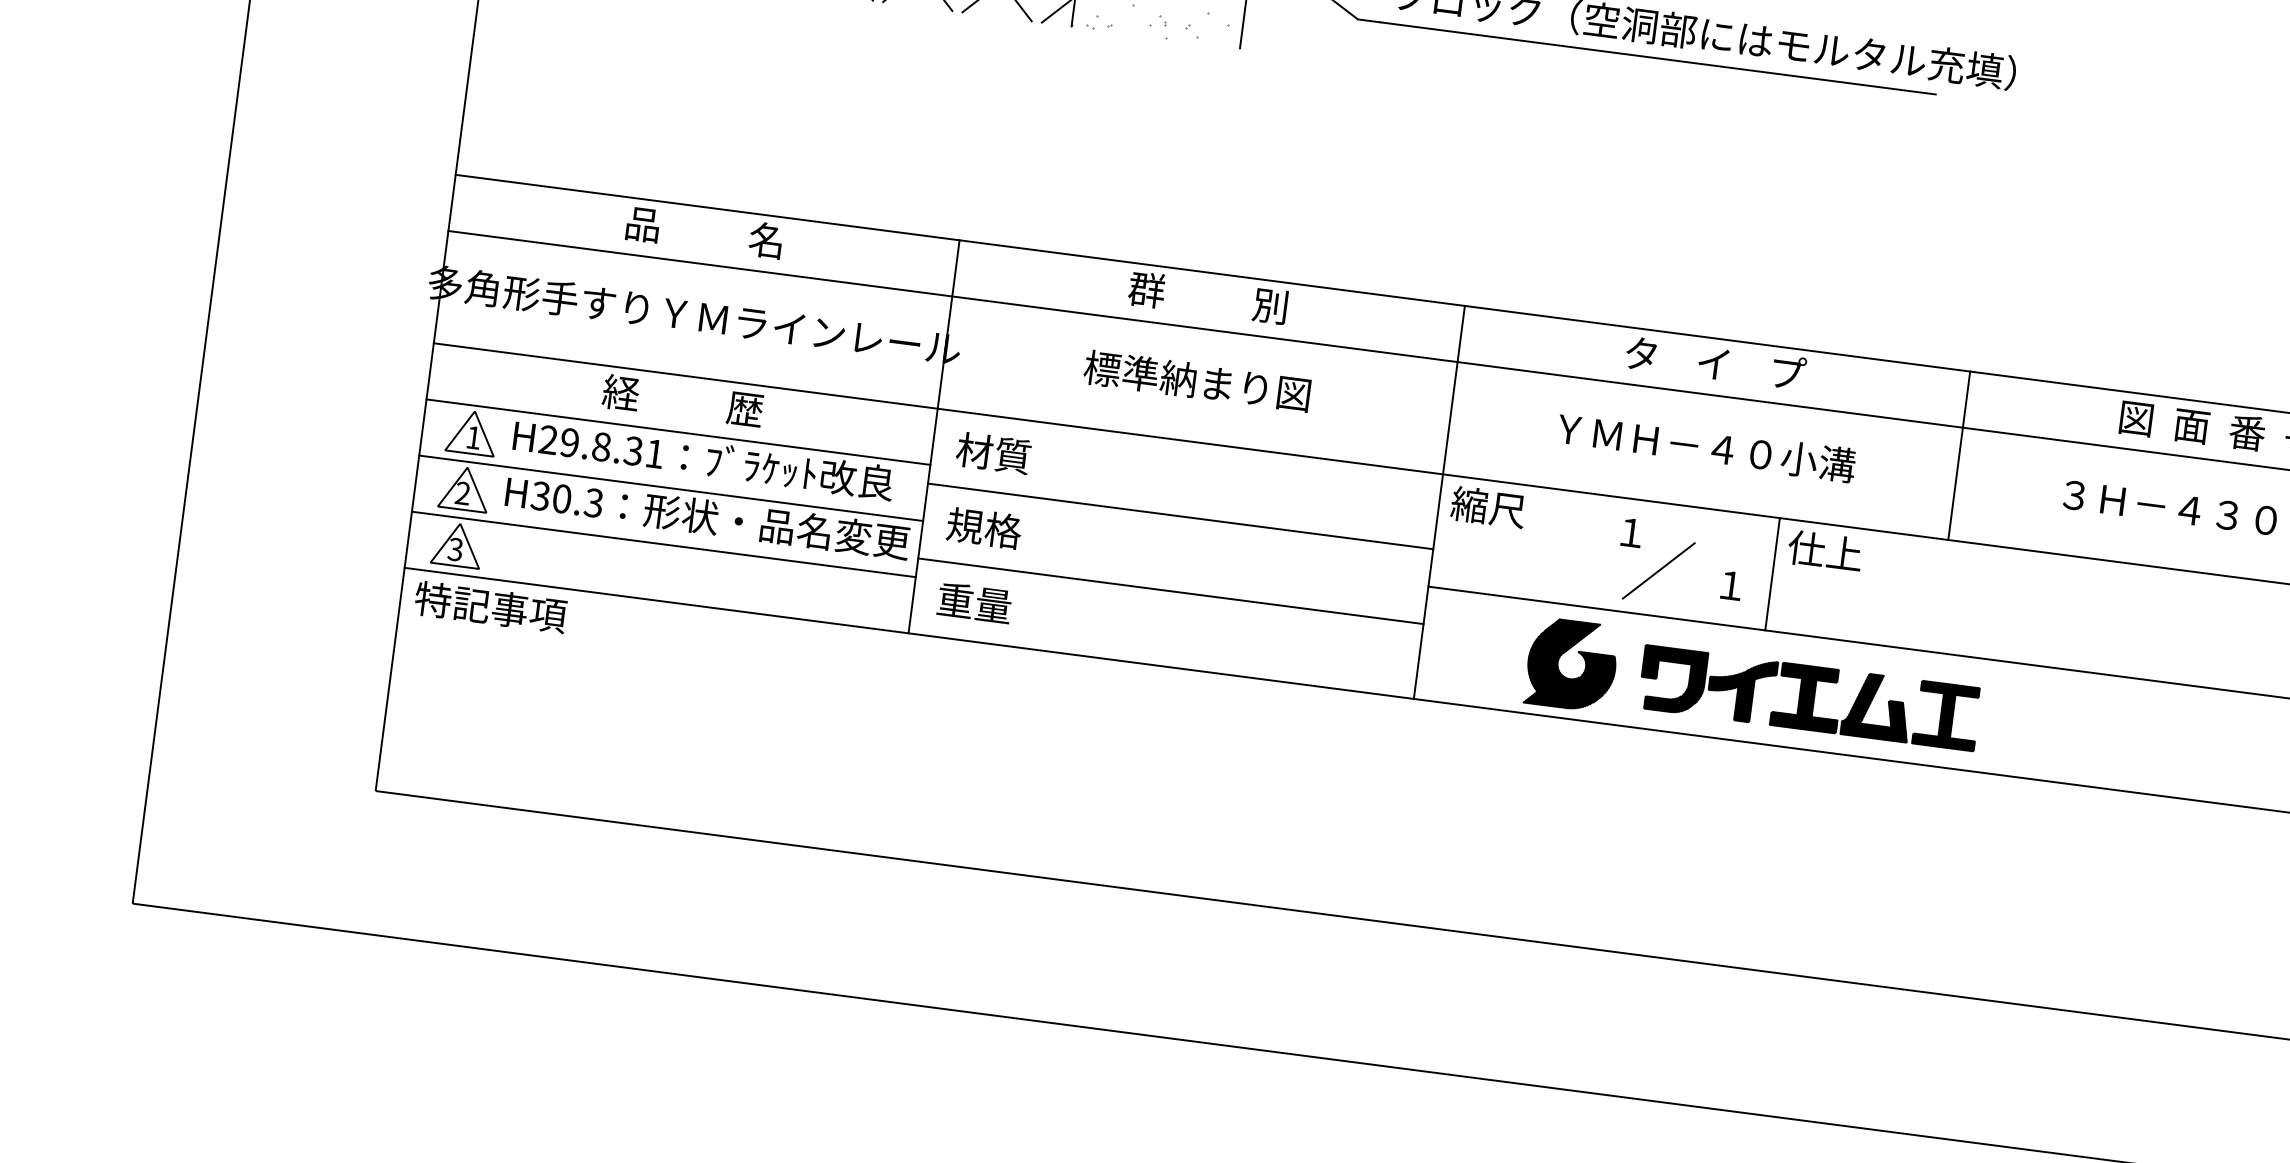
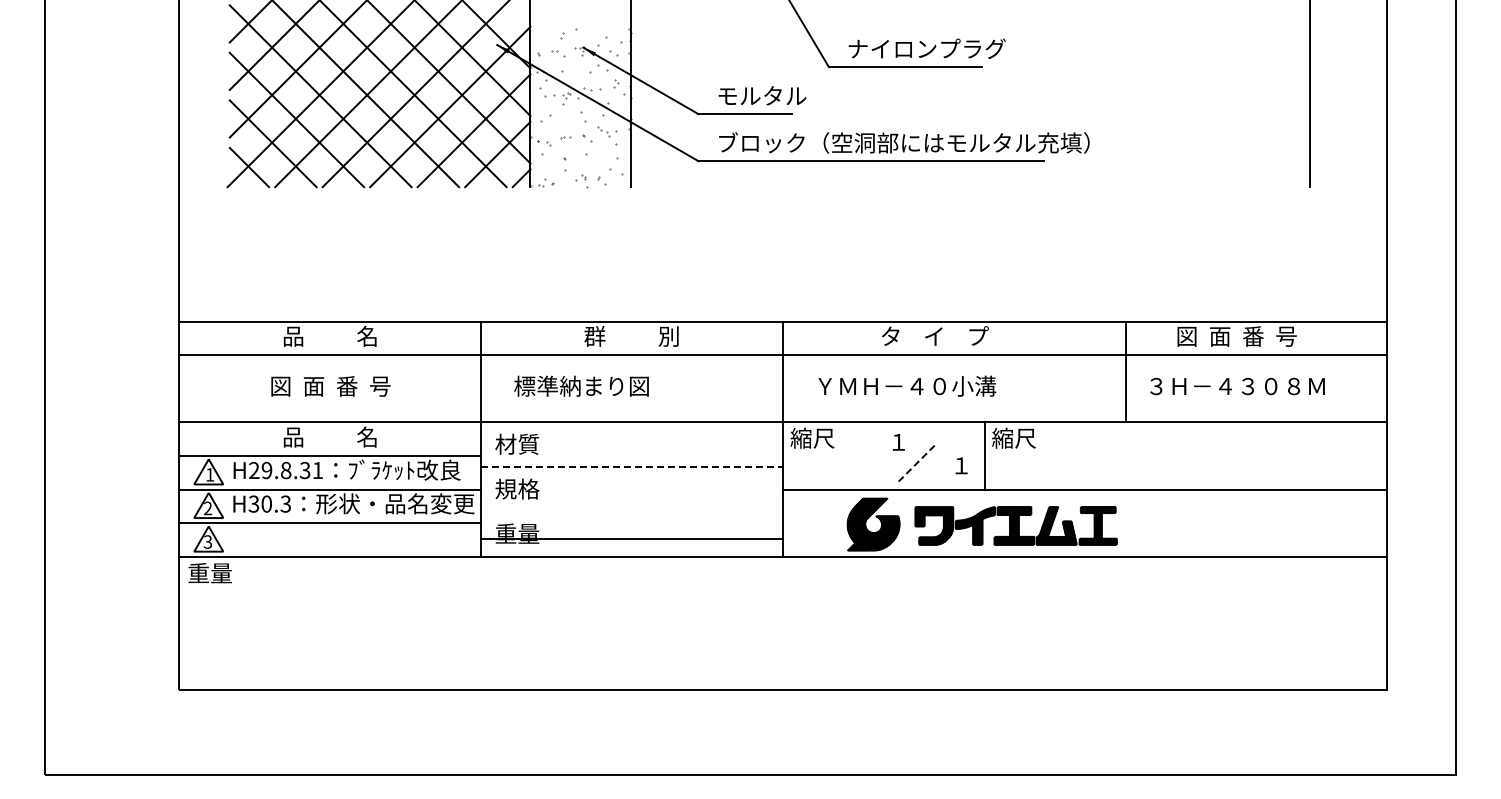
text: (694, 314) -> (330, 385), 多角形手すりＹＭラインレール -> 図  面  番  号
text: (1197, 379) -> (581, 385), moved
text: (681, 399) -> (329, 436), 経          歴 -> 品          名
text: (1707, 446) -> (907, 385), moved
line: (1959, 455) -> (1125, 371), moved
line: (1181, 517) -> (632, 467), solid -> dashed
text: (1824, 549) -> (1013, 437), 仕上 -> 縮尺
line: (1658, 570) -> (917, 462), solid -> dashed
line: (1170, 590) -> (631, 538), moved
text: (491, 606) -> (233, 572), 特記事項 -> 重量

